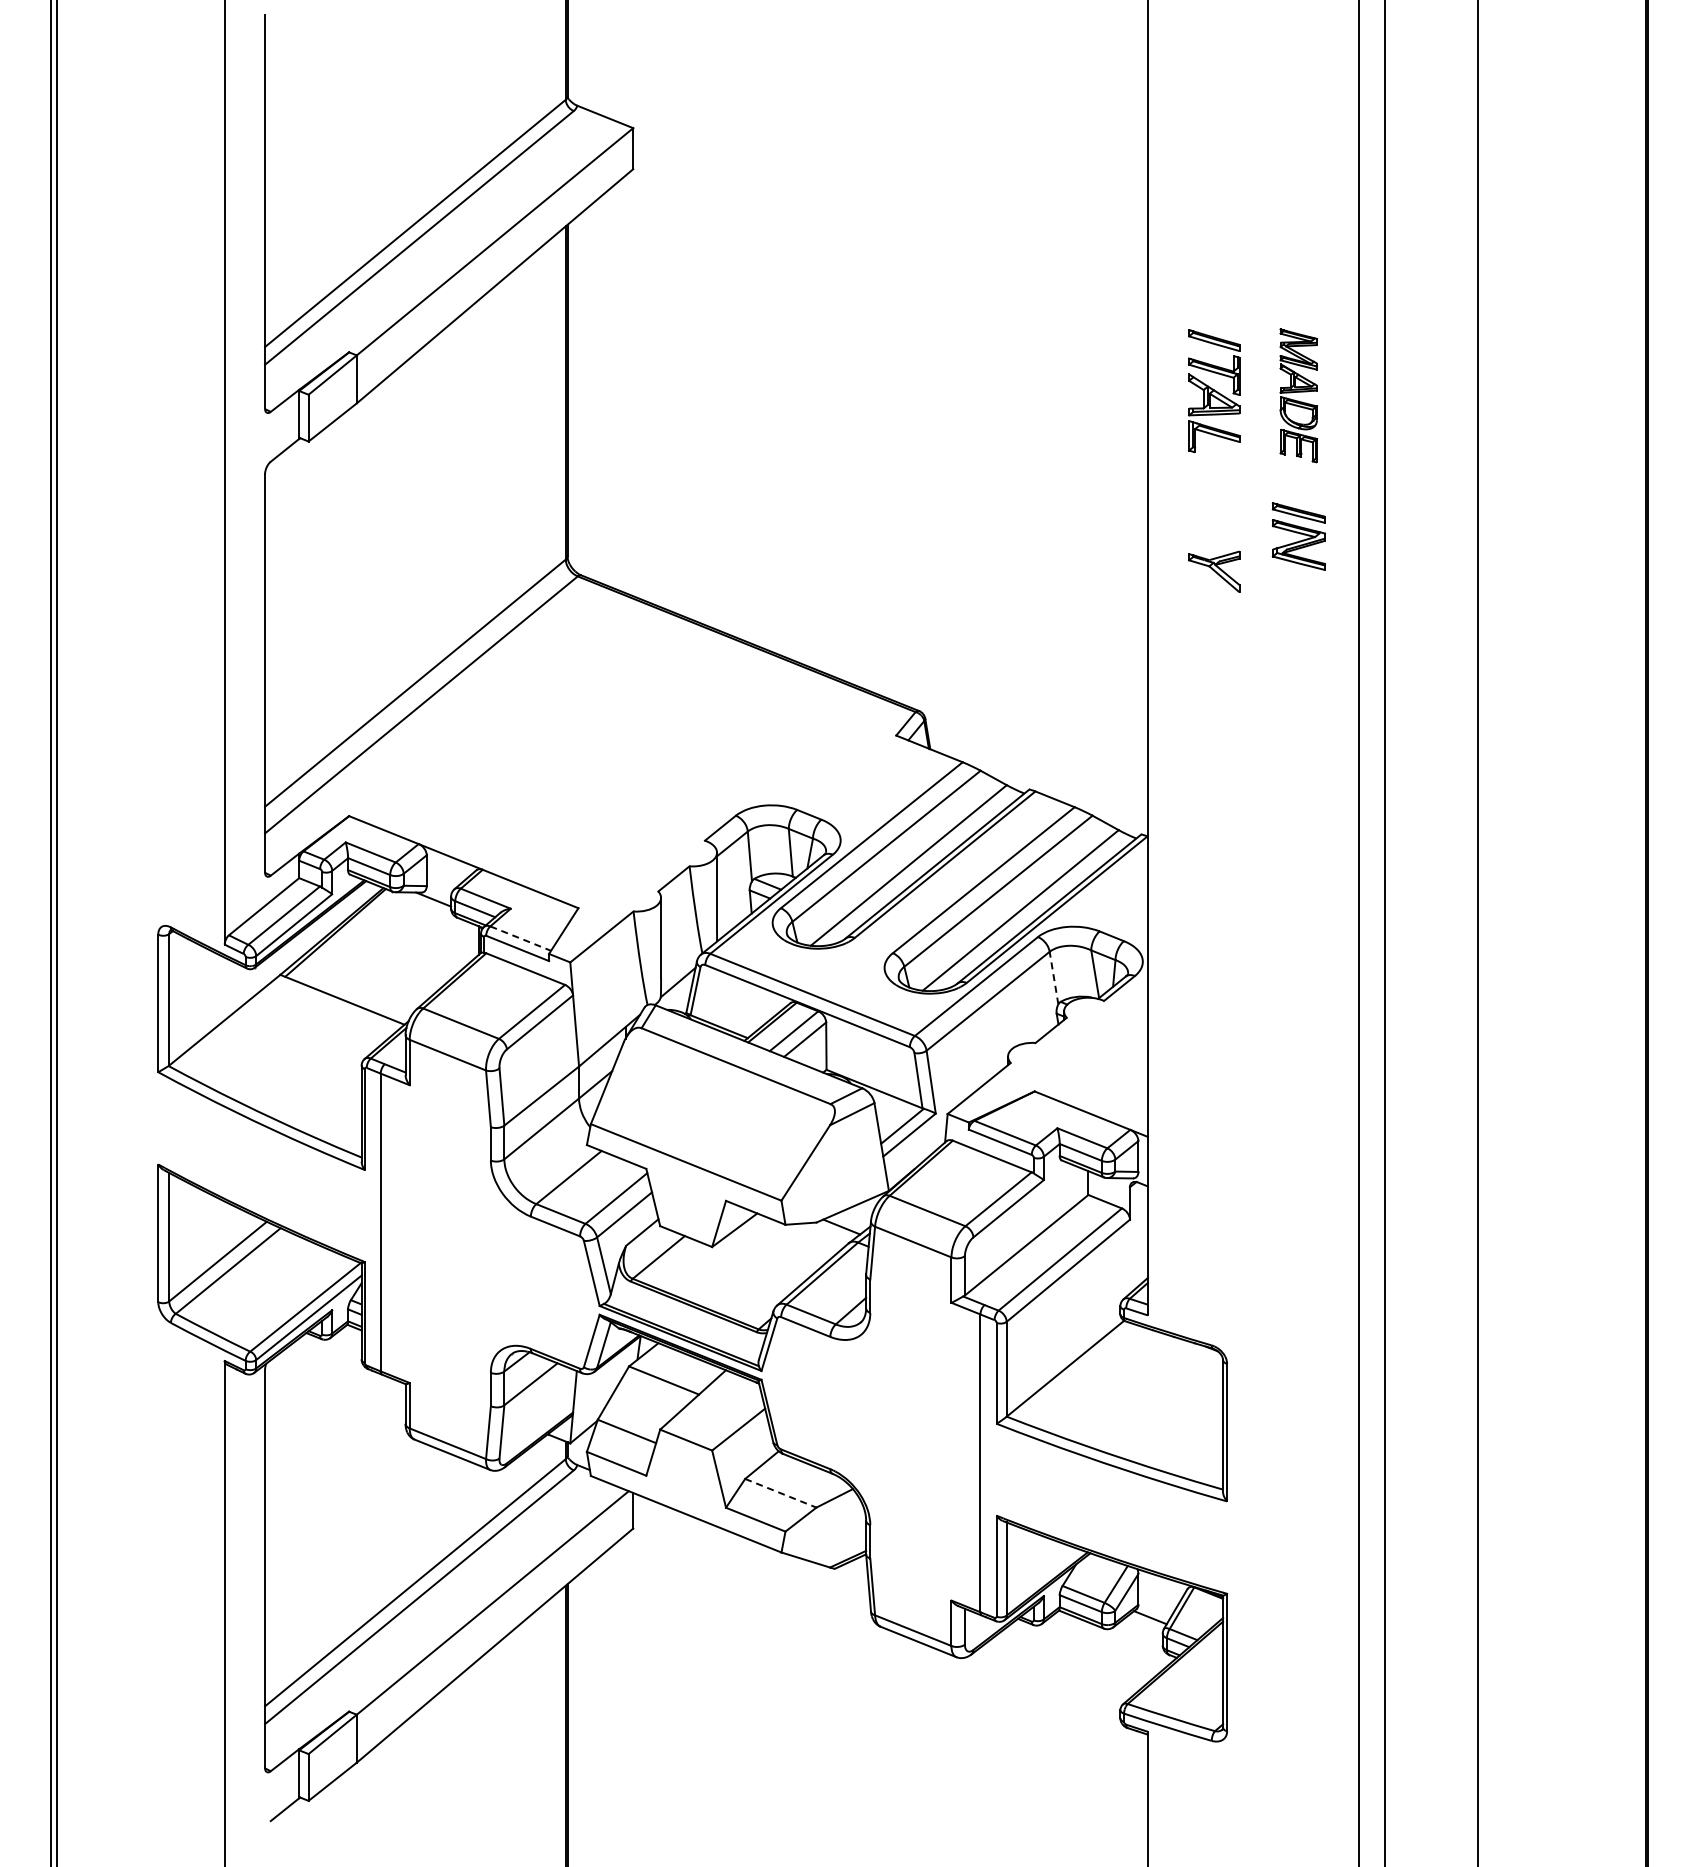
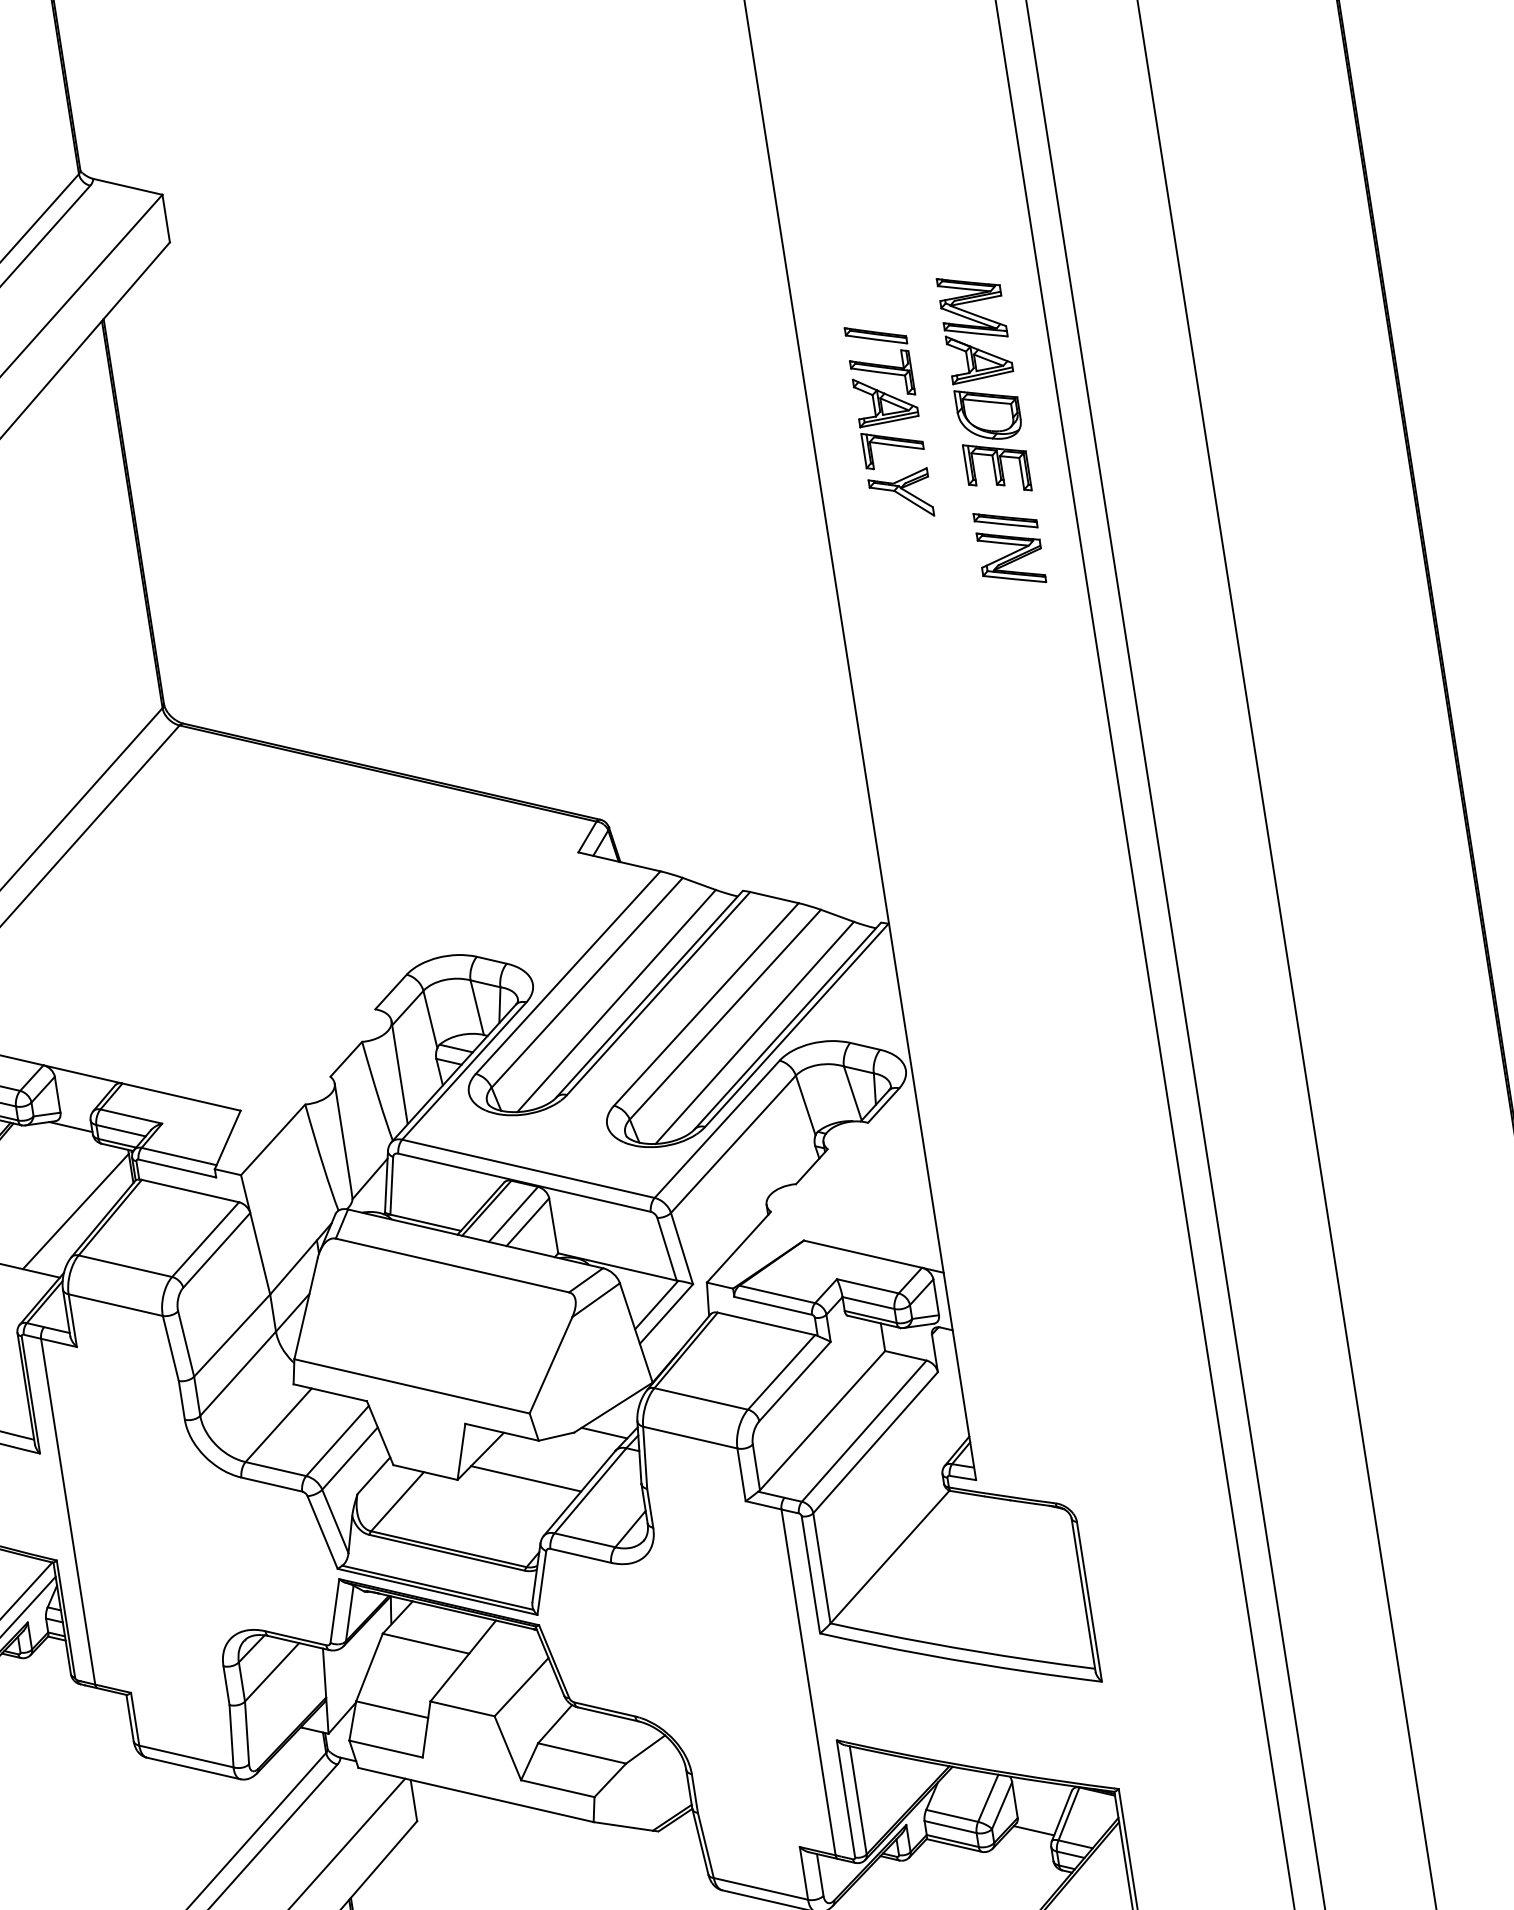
part: (1298, 395) -> (983, 384), size x1.43
part: (1214, 571) -> (901, 495), moved
line: (520, 938) -> (178, 1156), dashed -> solid
line: (426, 970) -> (75, 1210), added
line: (1054, 978) -> (806, 1105), dashed -> solid
line: (769, 1255) -> (525, 1479), added
line: (781, 1493) -> (582, 1753), dashed -> solid

